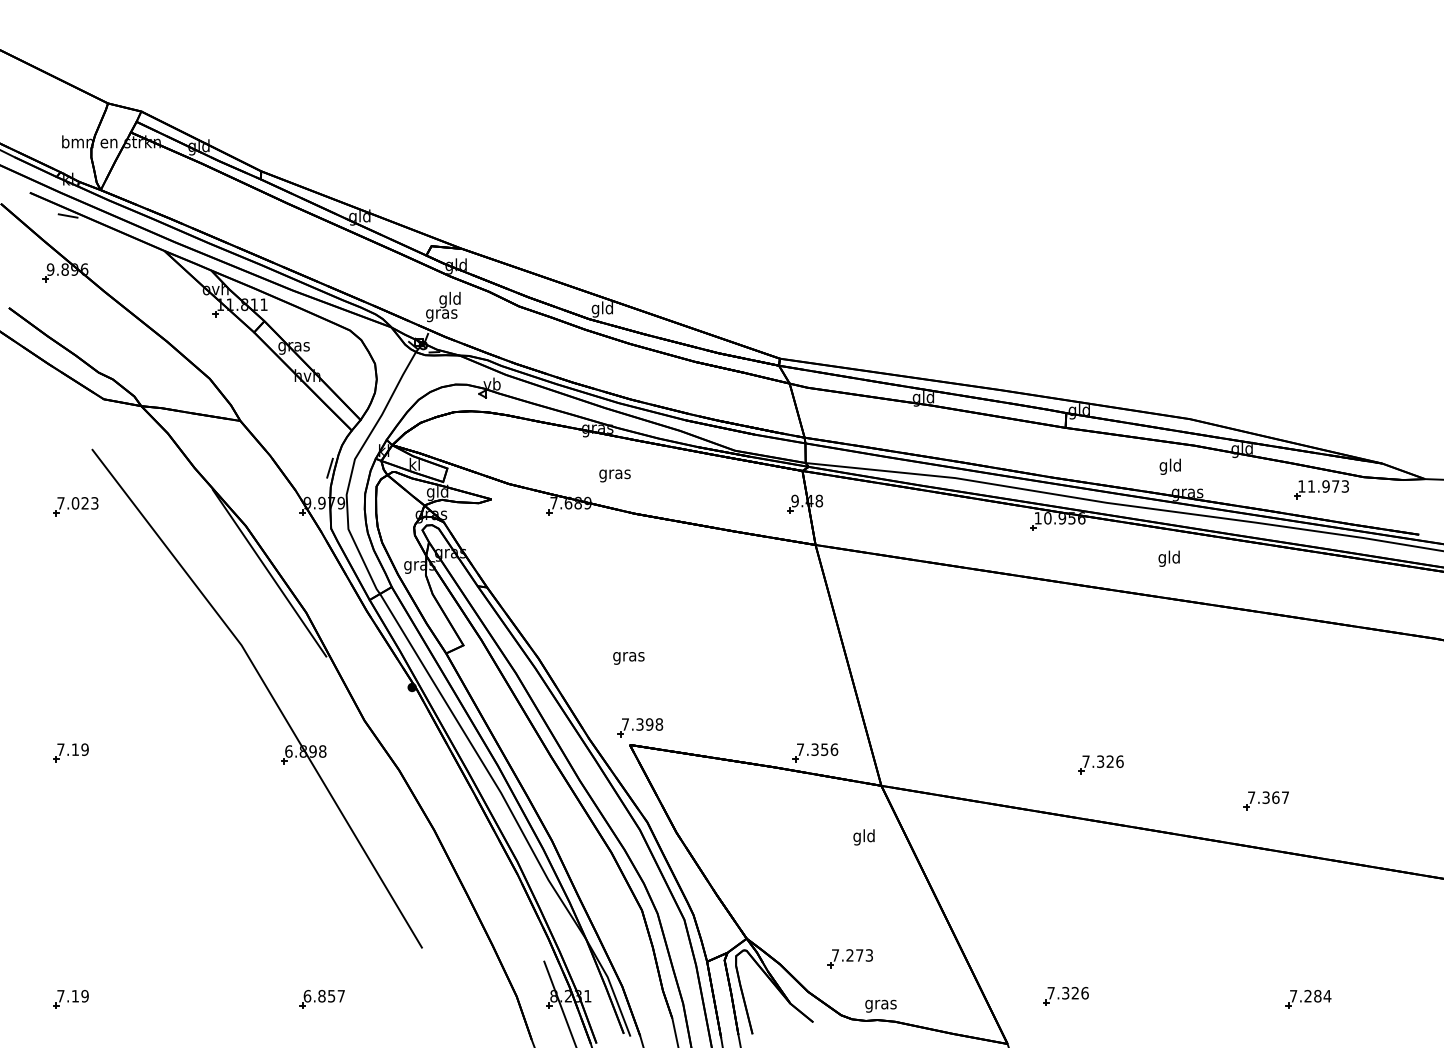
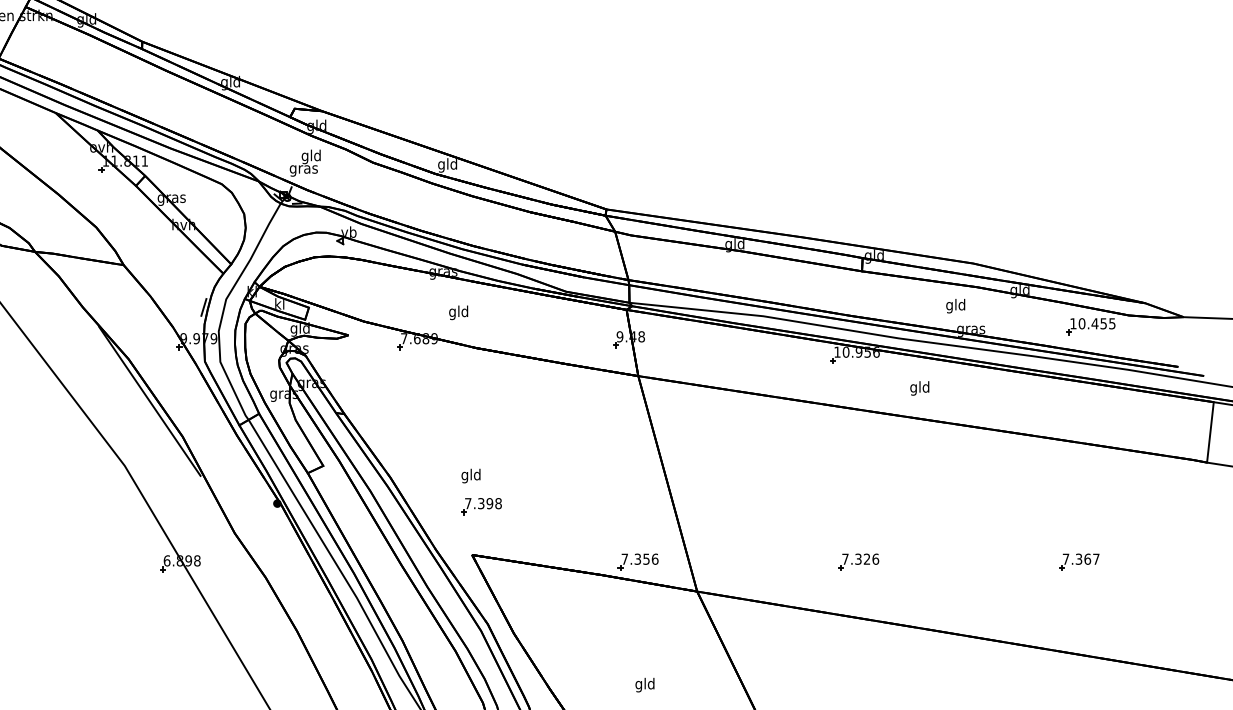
text: (614, 474) -> (458, 313), gras -> gld
text: (1327, 486) -> (1096, 323), 11.973 -> 10.455
text: (1168, 558) -> (919, 388), moved
text: (628, 656) -> (470, 475), gras -> gld
part: (640, 727) -> (481, 506), moved
part: (1100, 764) -> (858, 561), moved
part: (1265, 800) -> (1078, 561), moved
text: (863, 837) -> (644, 685), moved

